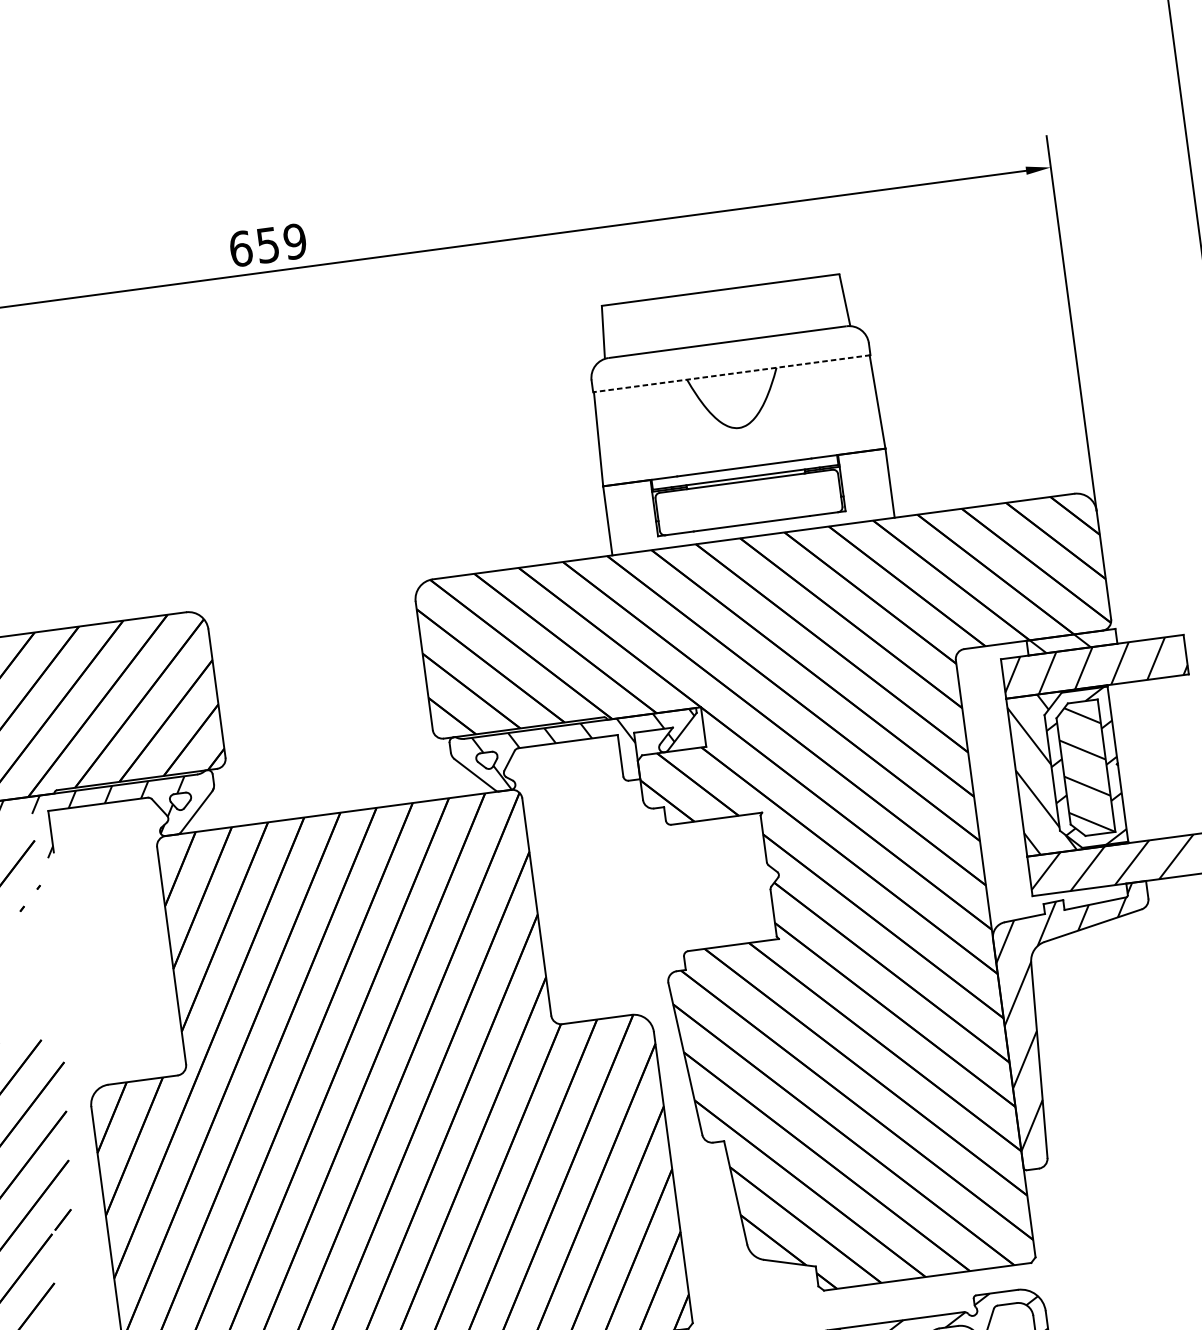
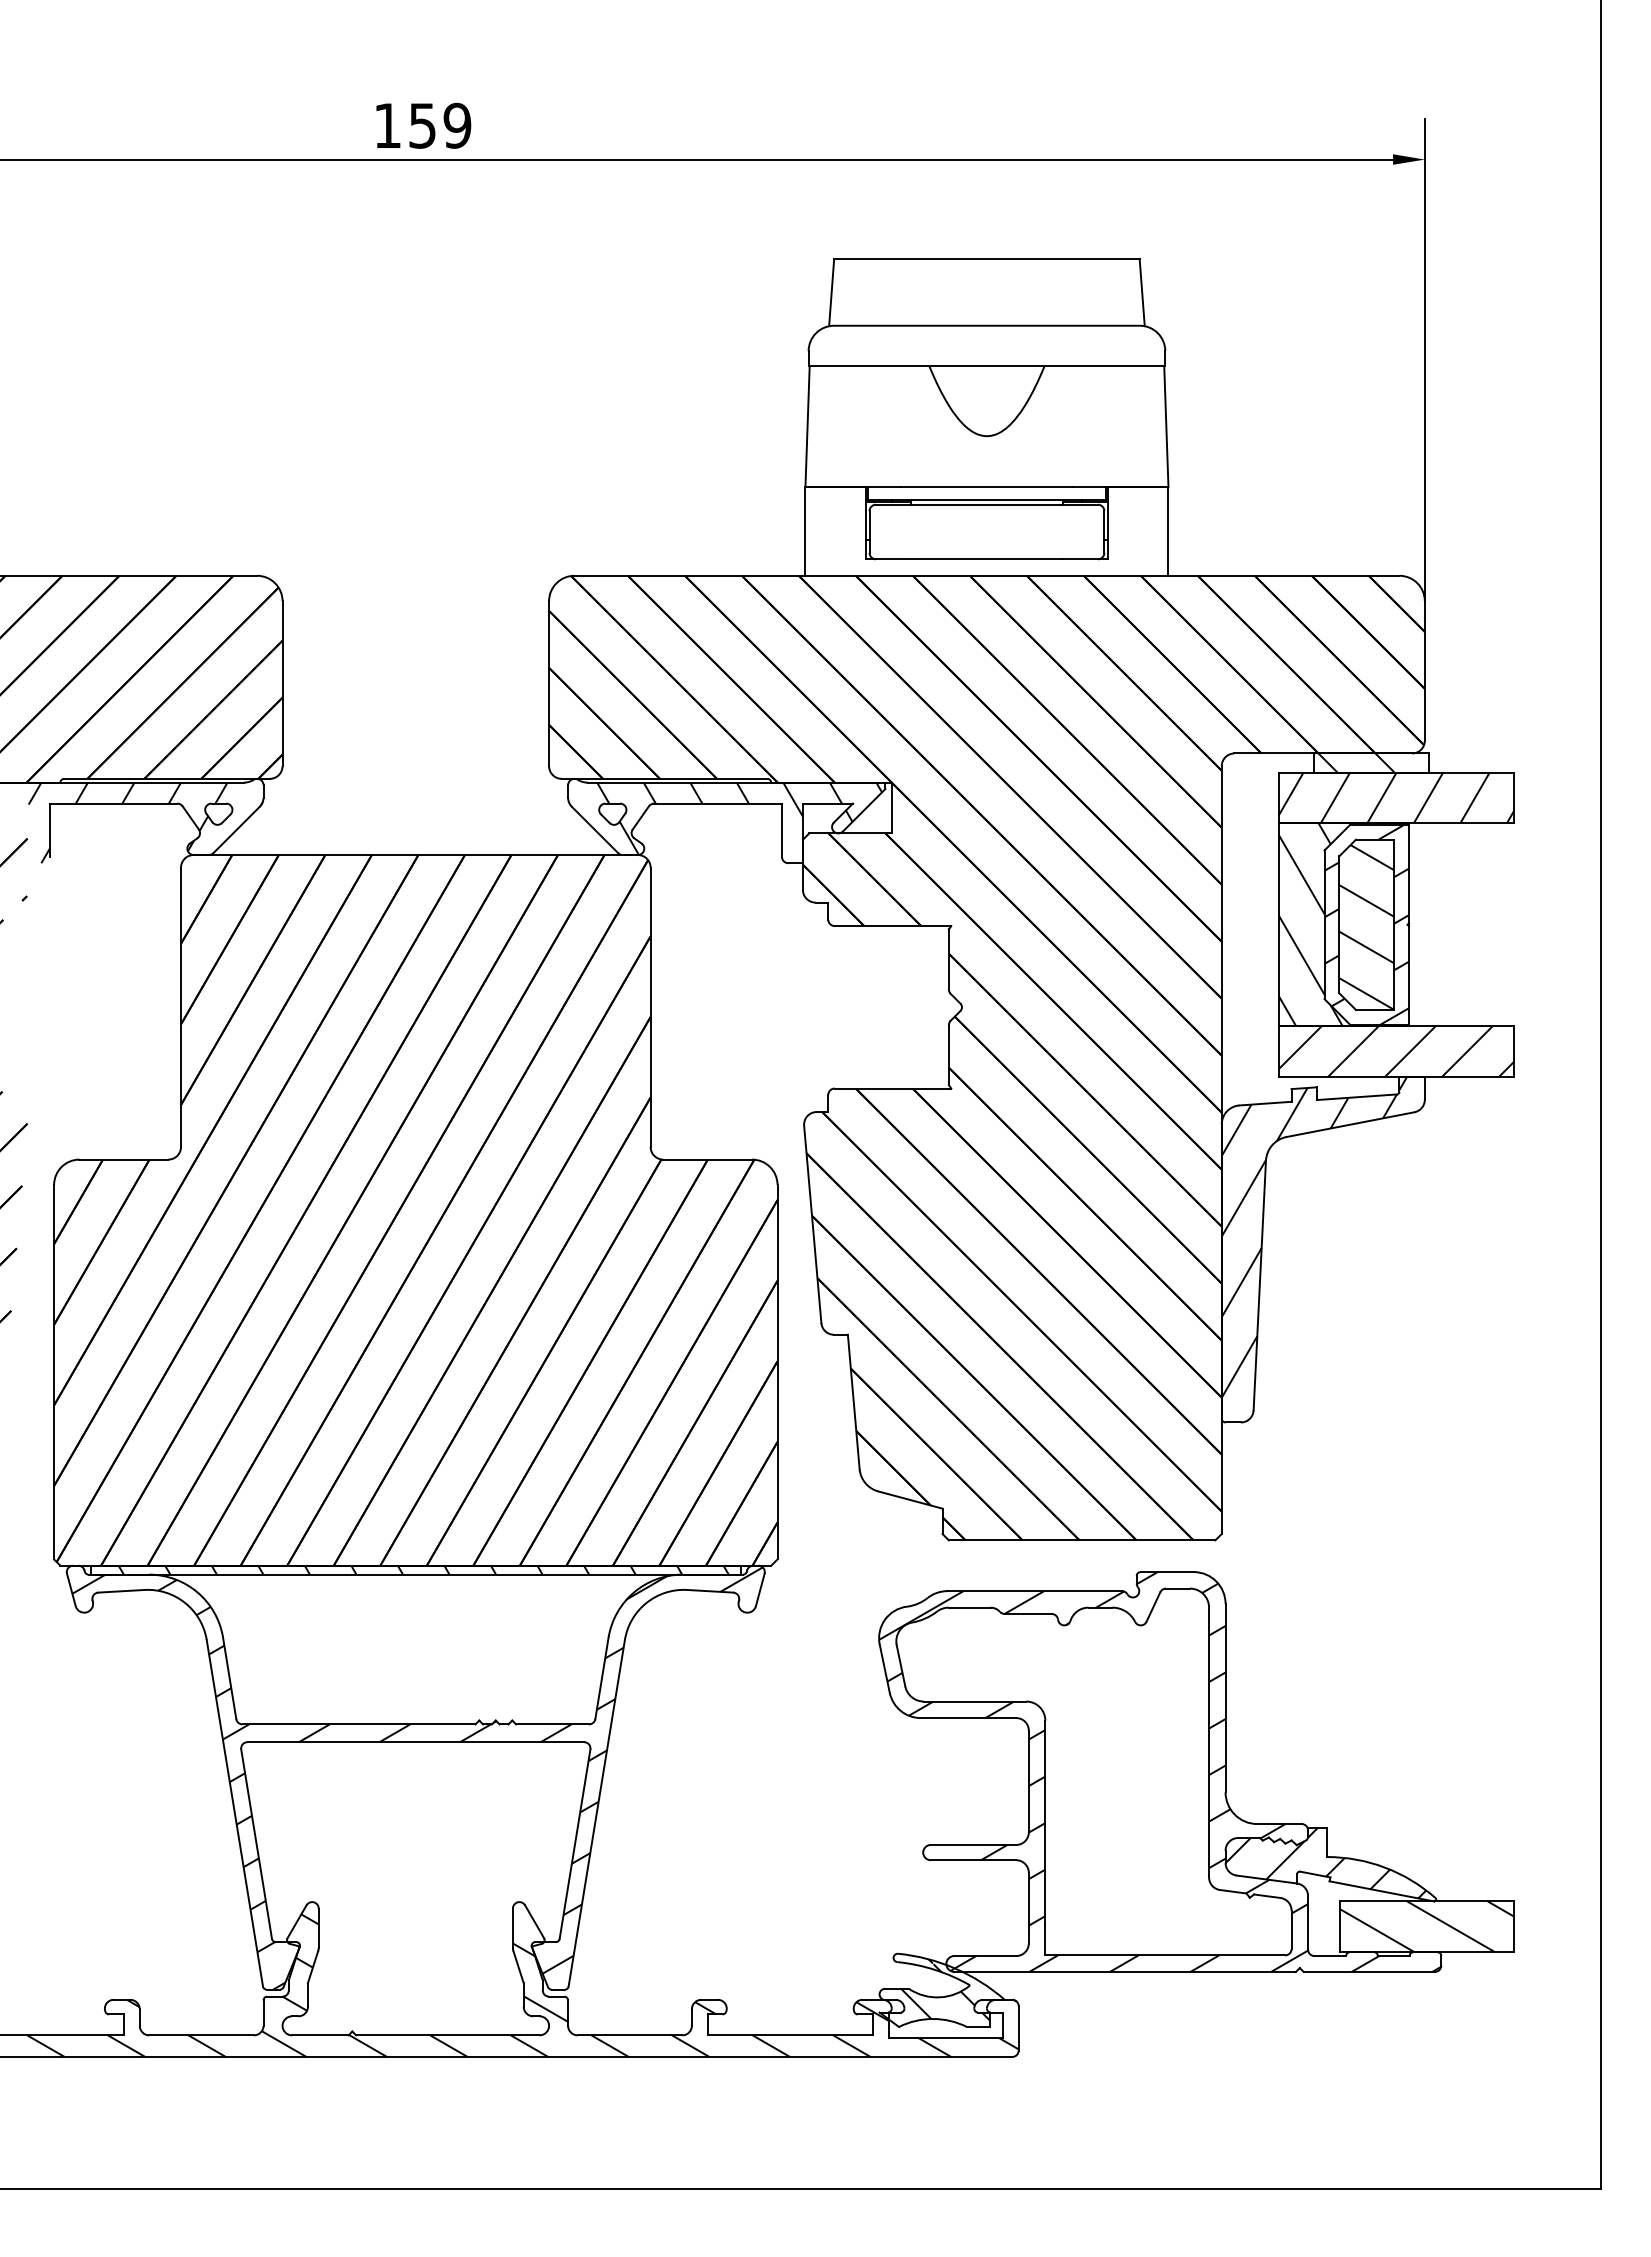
text: (240, 248) -> (387, 125), 659 -> 159
line: (731, 373) -> (986, 366), dashed -> solid

